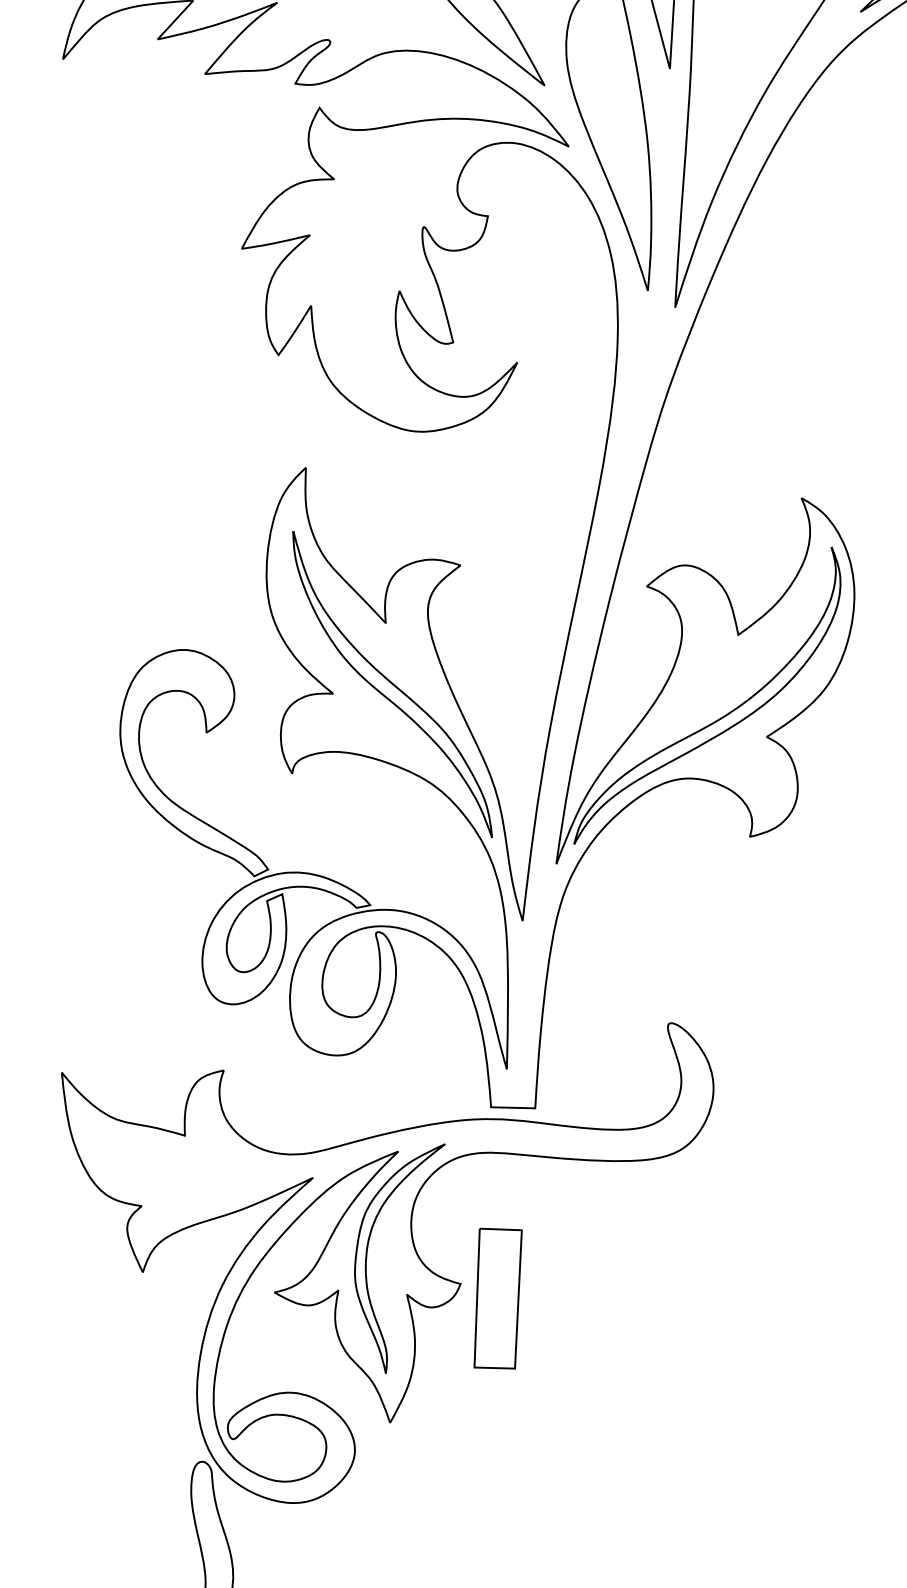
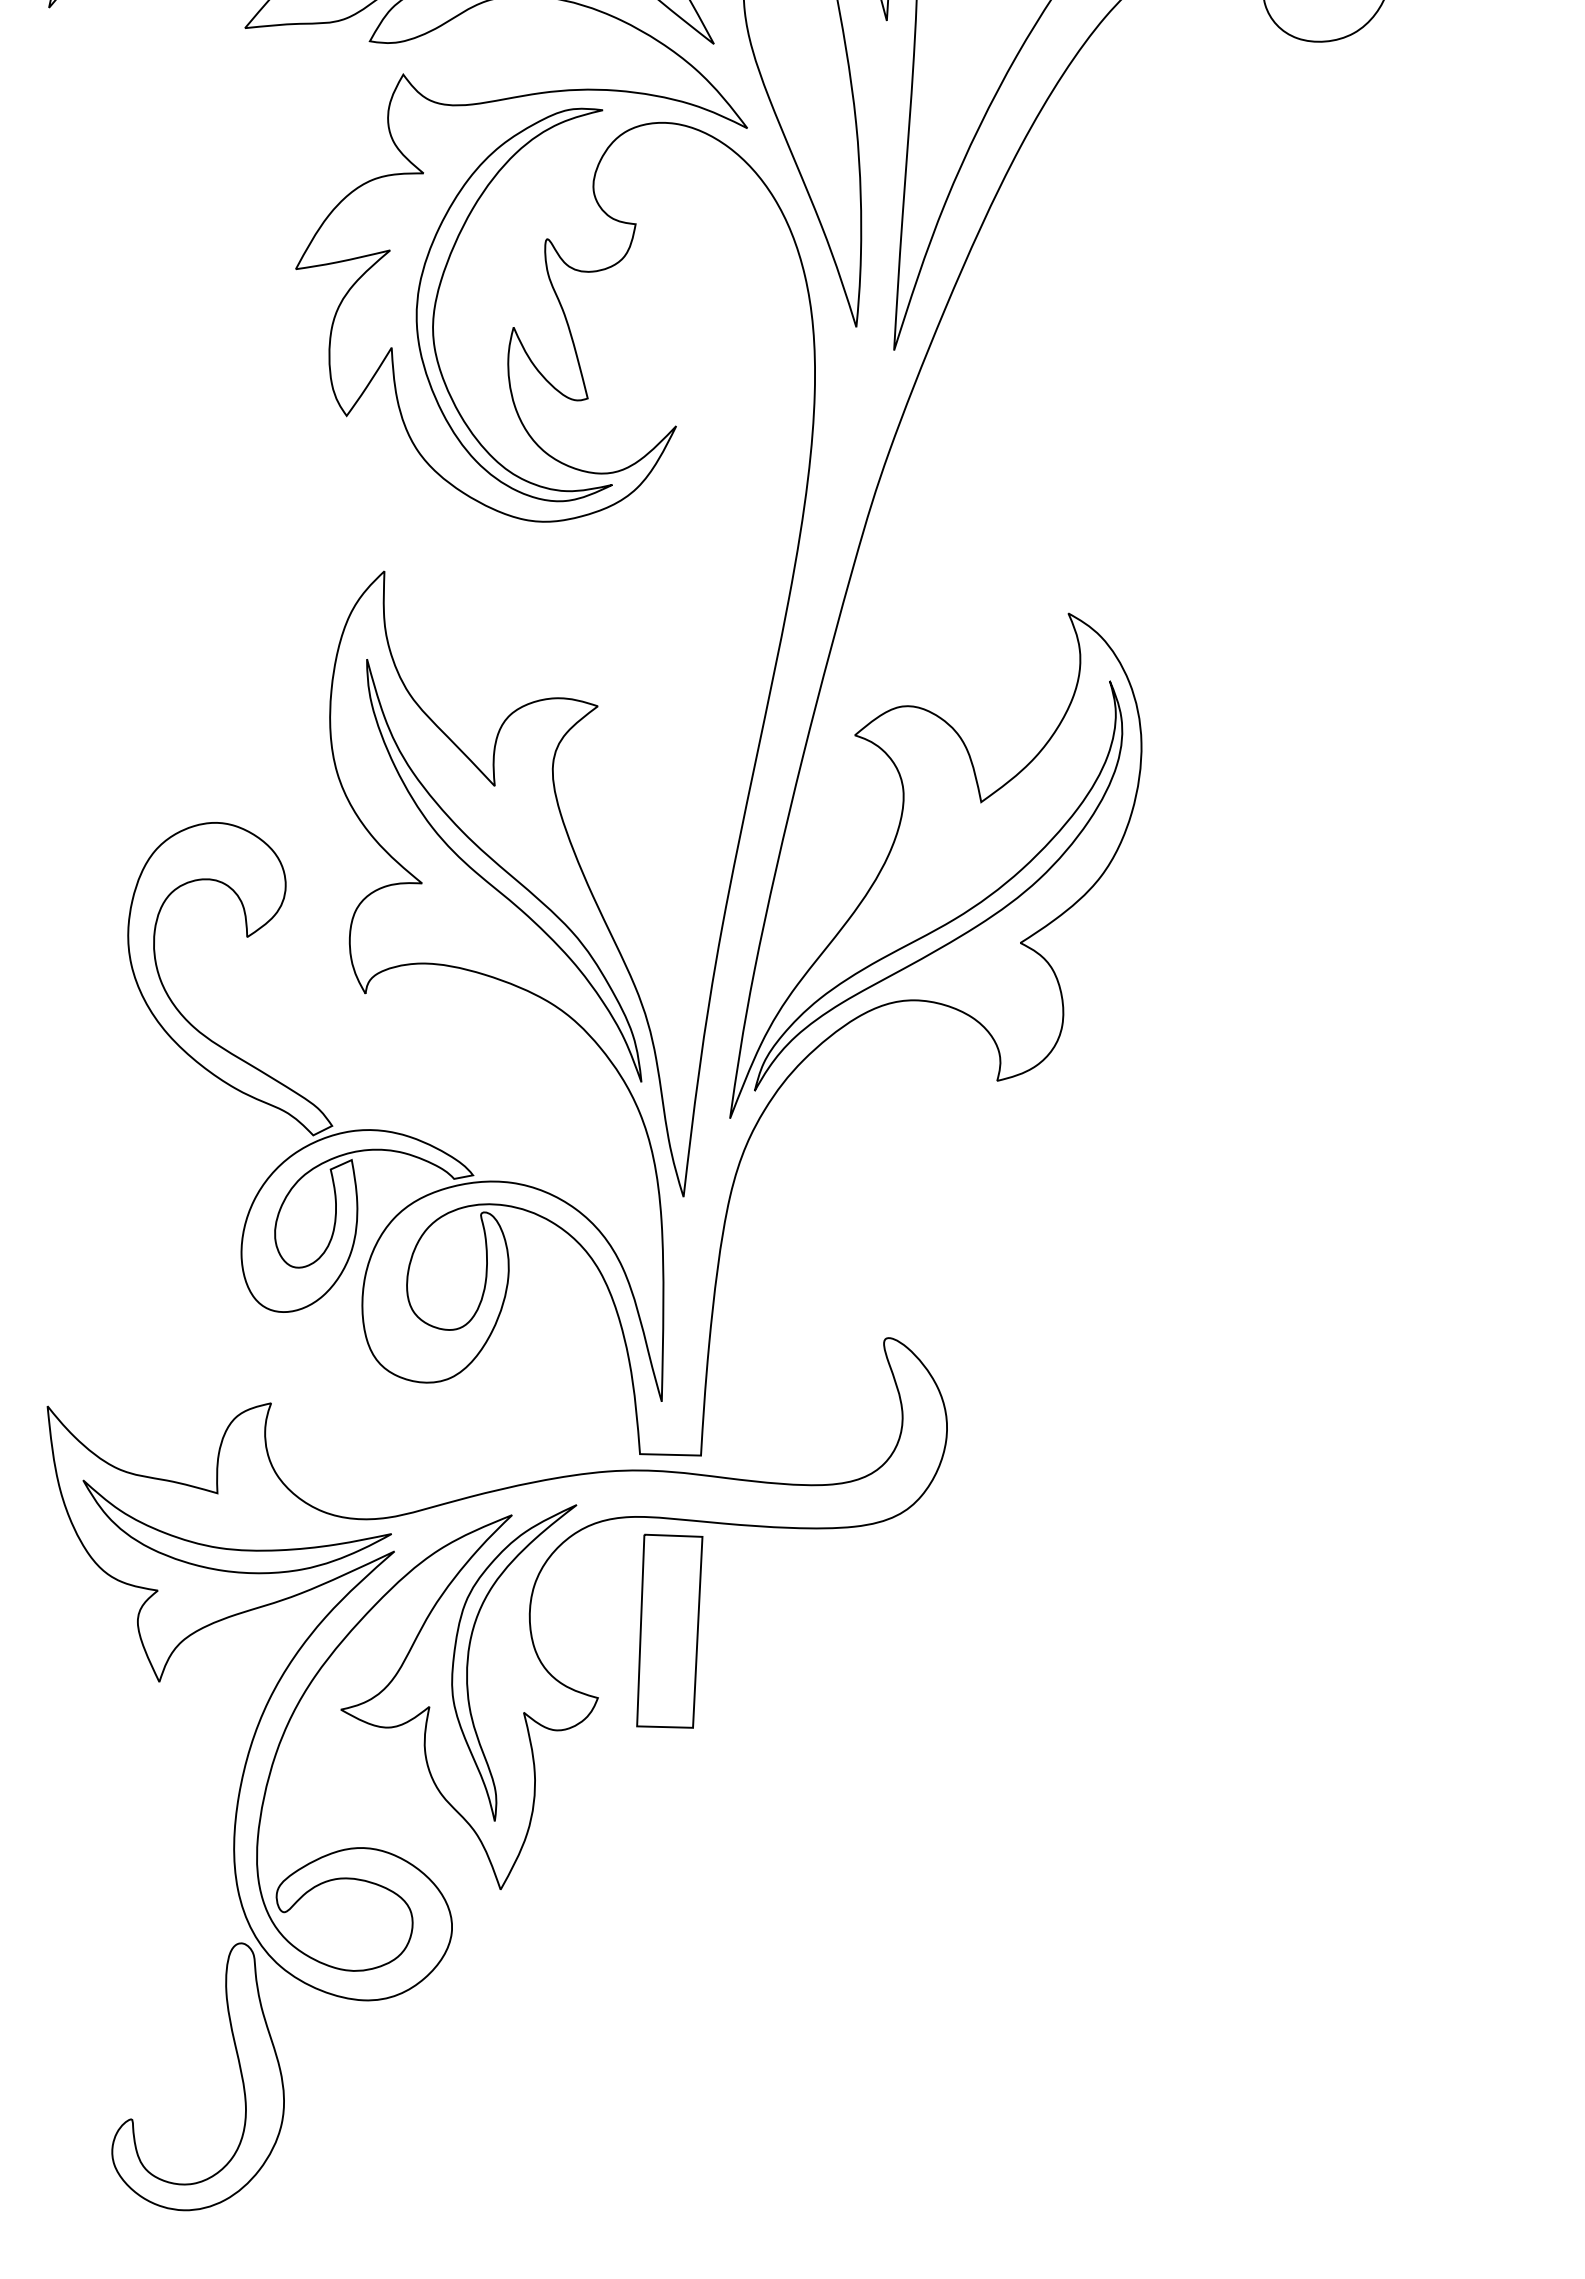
part: (348, 256) -> (442, 280), added
part: (198, 1175) -> (236, 1548), added
part: (497, 1298) -> (669, 1630), moved

